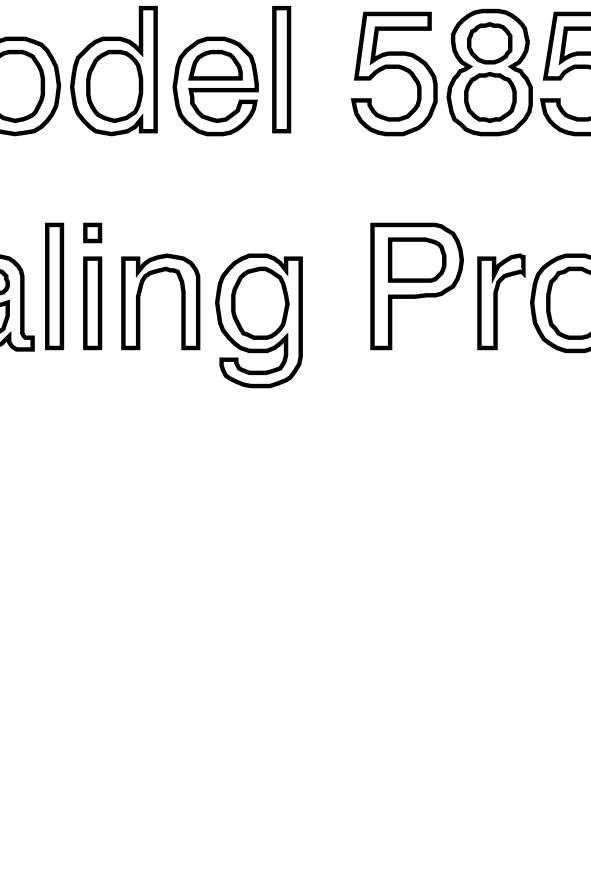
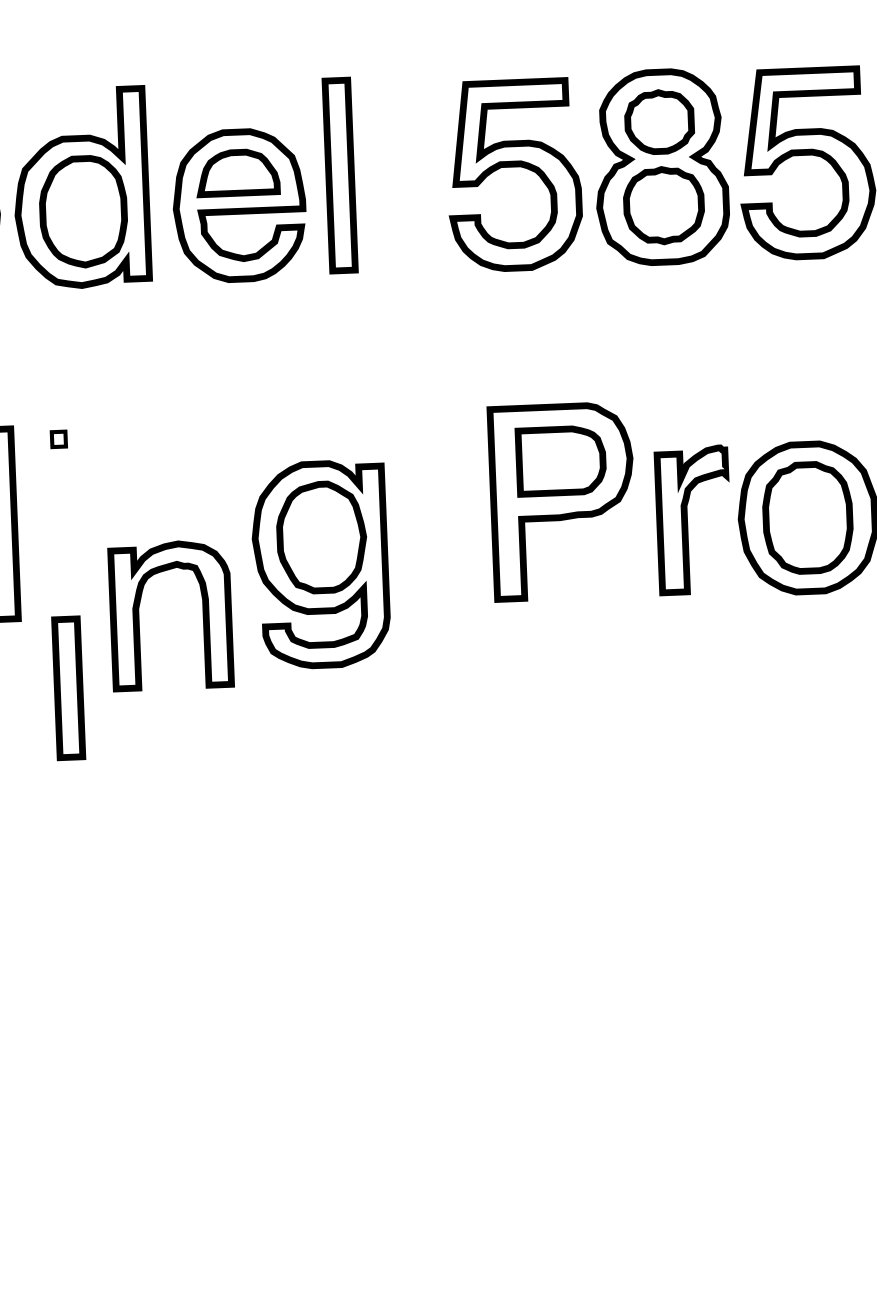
part: (92, 232) -> (58, 438), size x0.6
part: (140, 301) -> (139, 616), moved
part: (92, 303) -> (68, 688), moved

